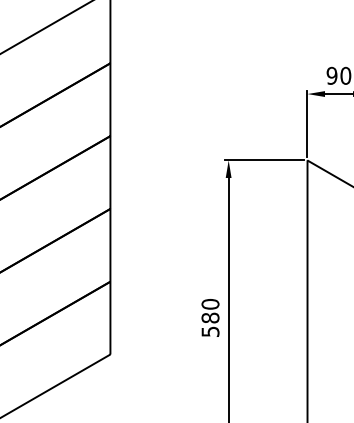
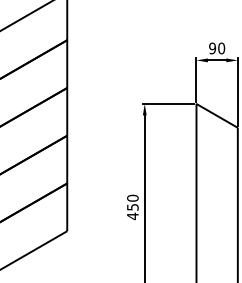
text: (209, 324) -> (132, 211), 580 -> 450

